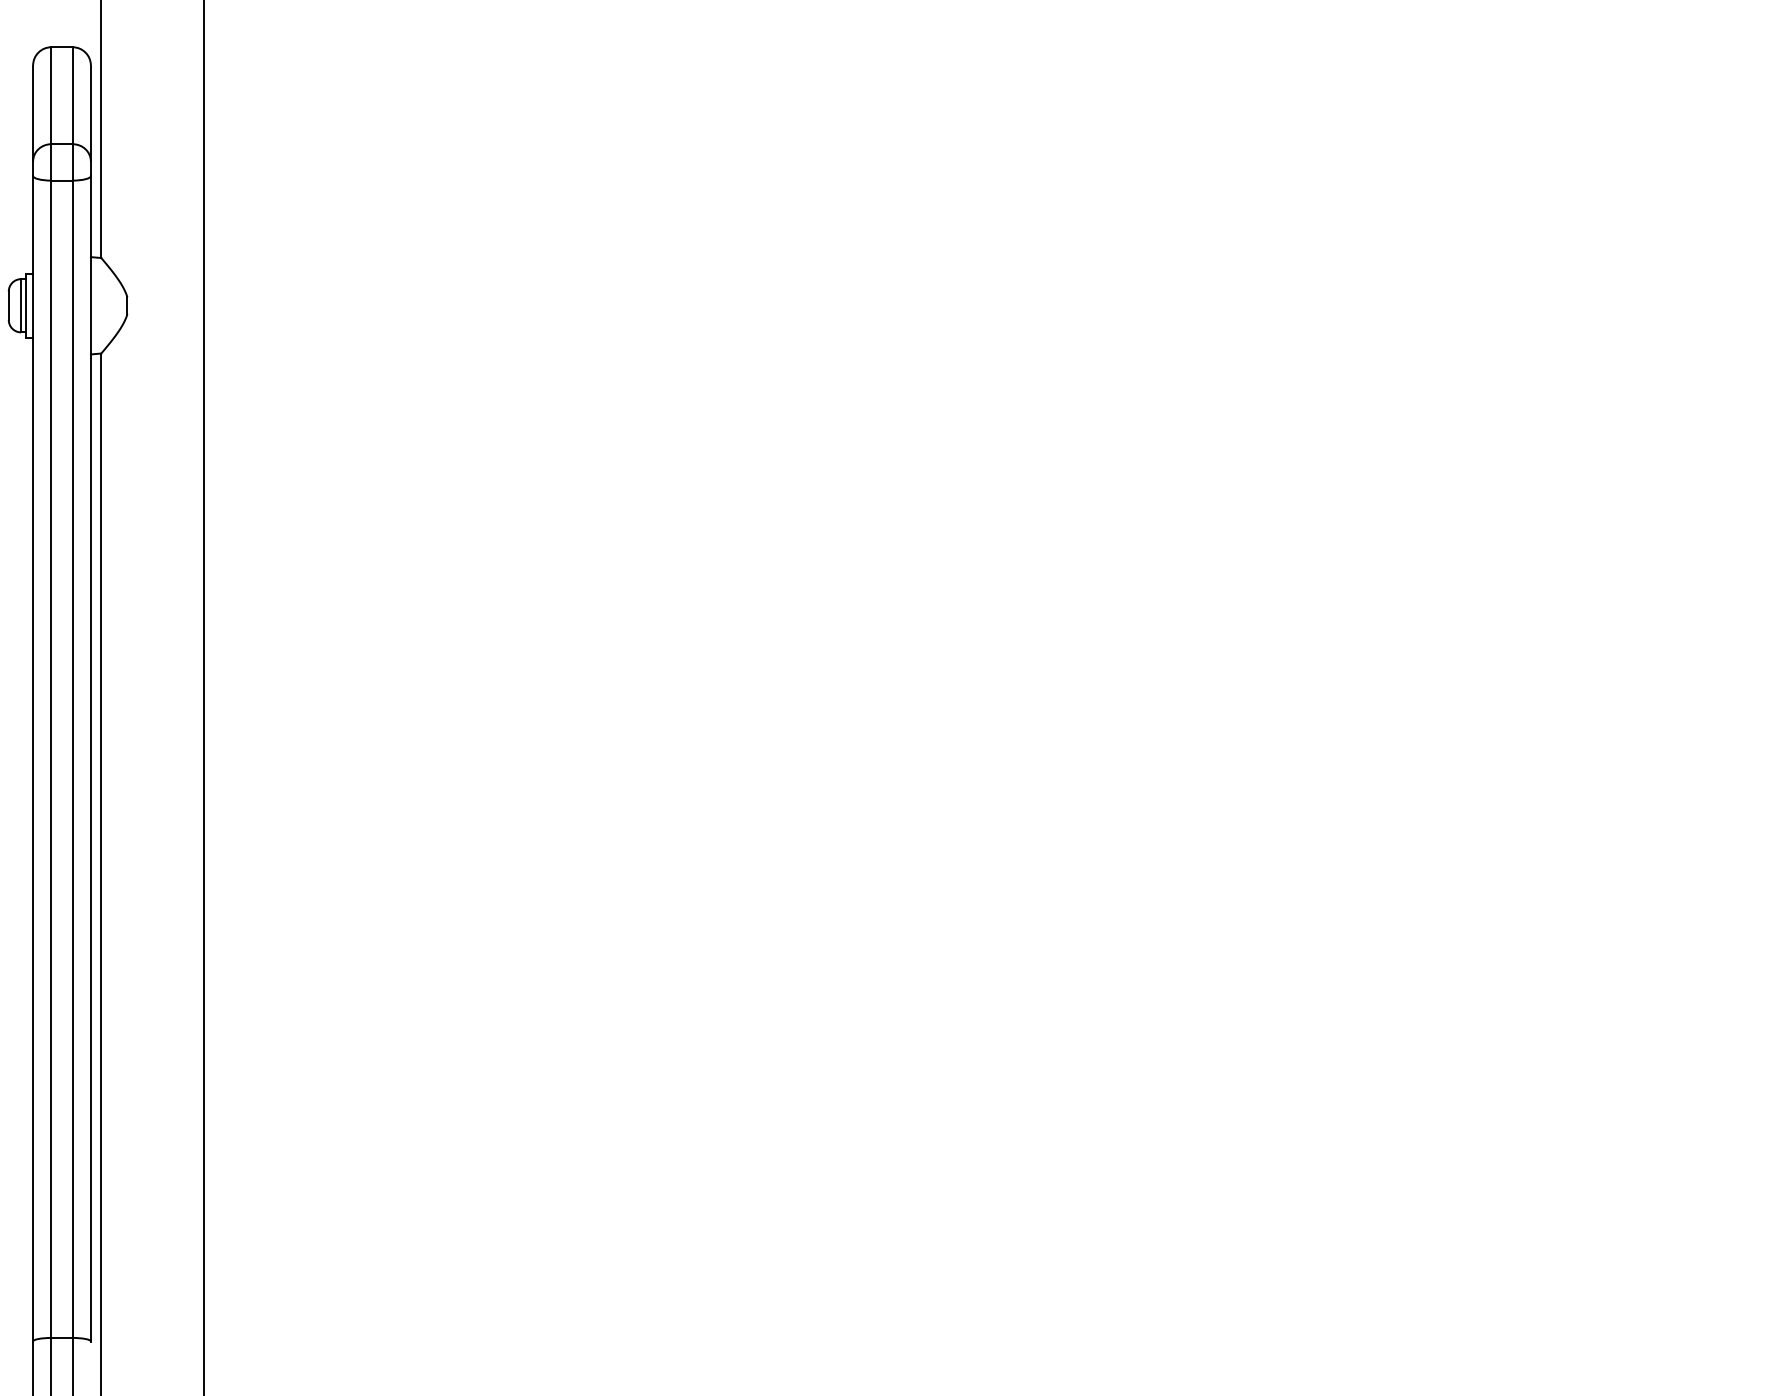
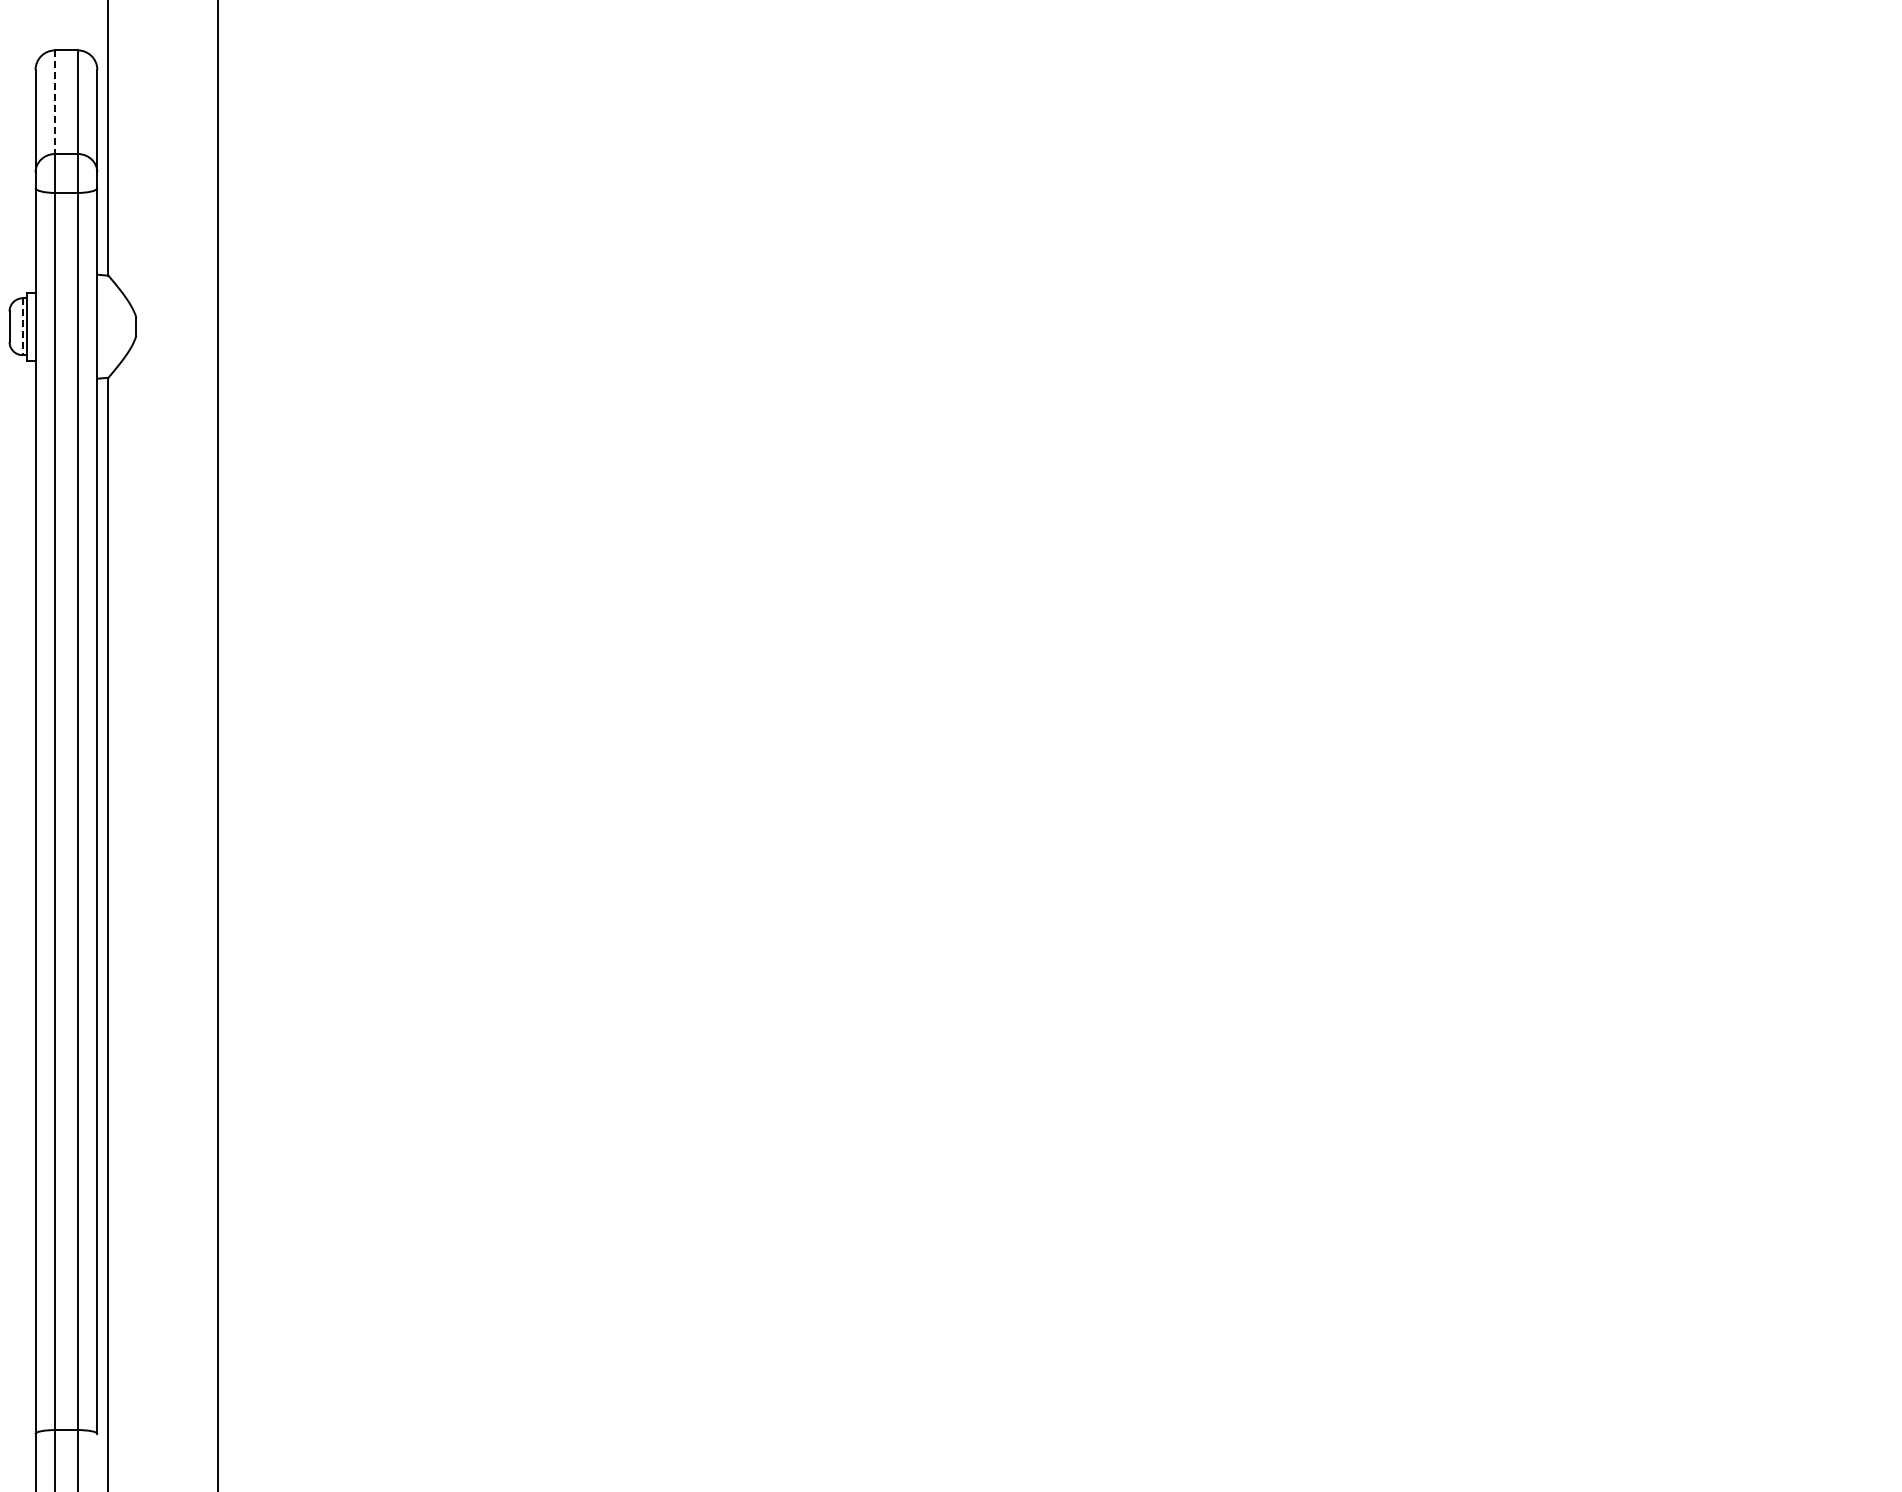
line: (51, 96) -> (55, 102), solid -> dashed
line: (20, 306) -> (22, 327), solid -> dashed

